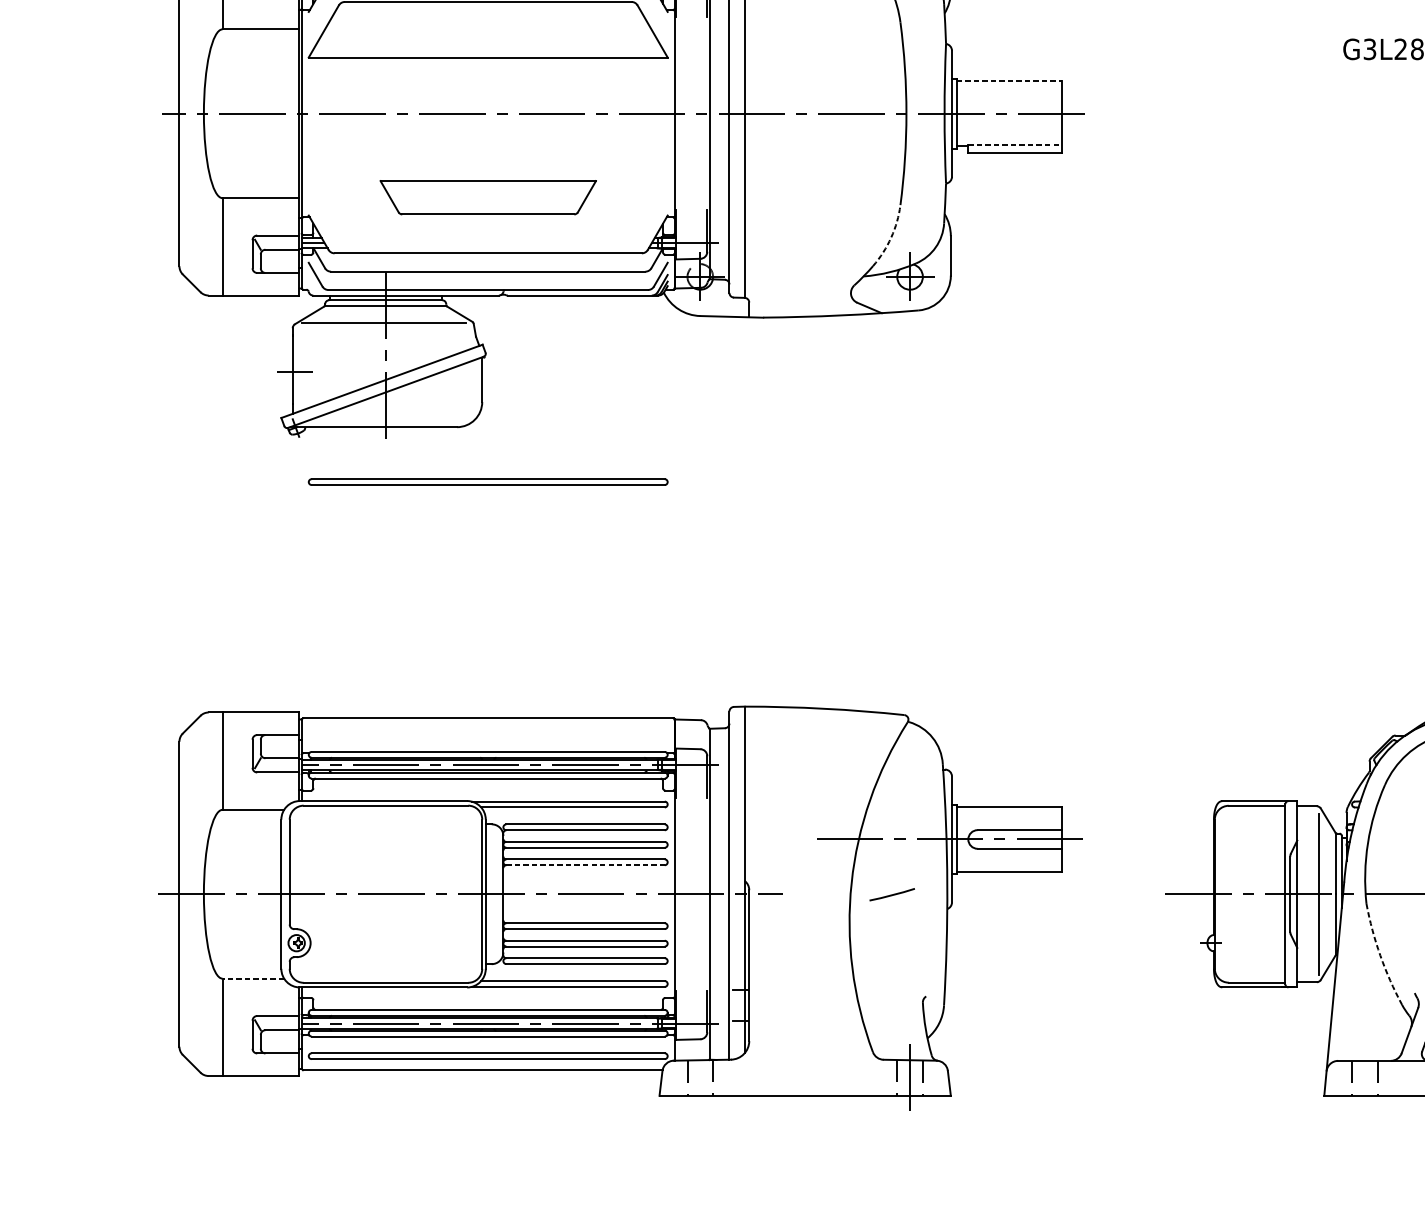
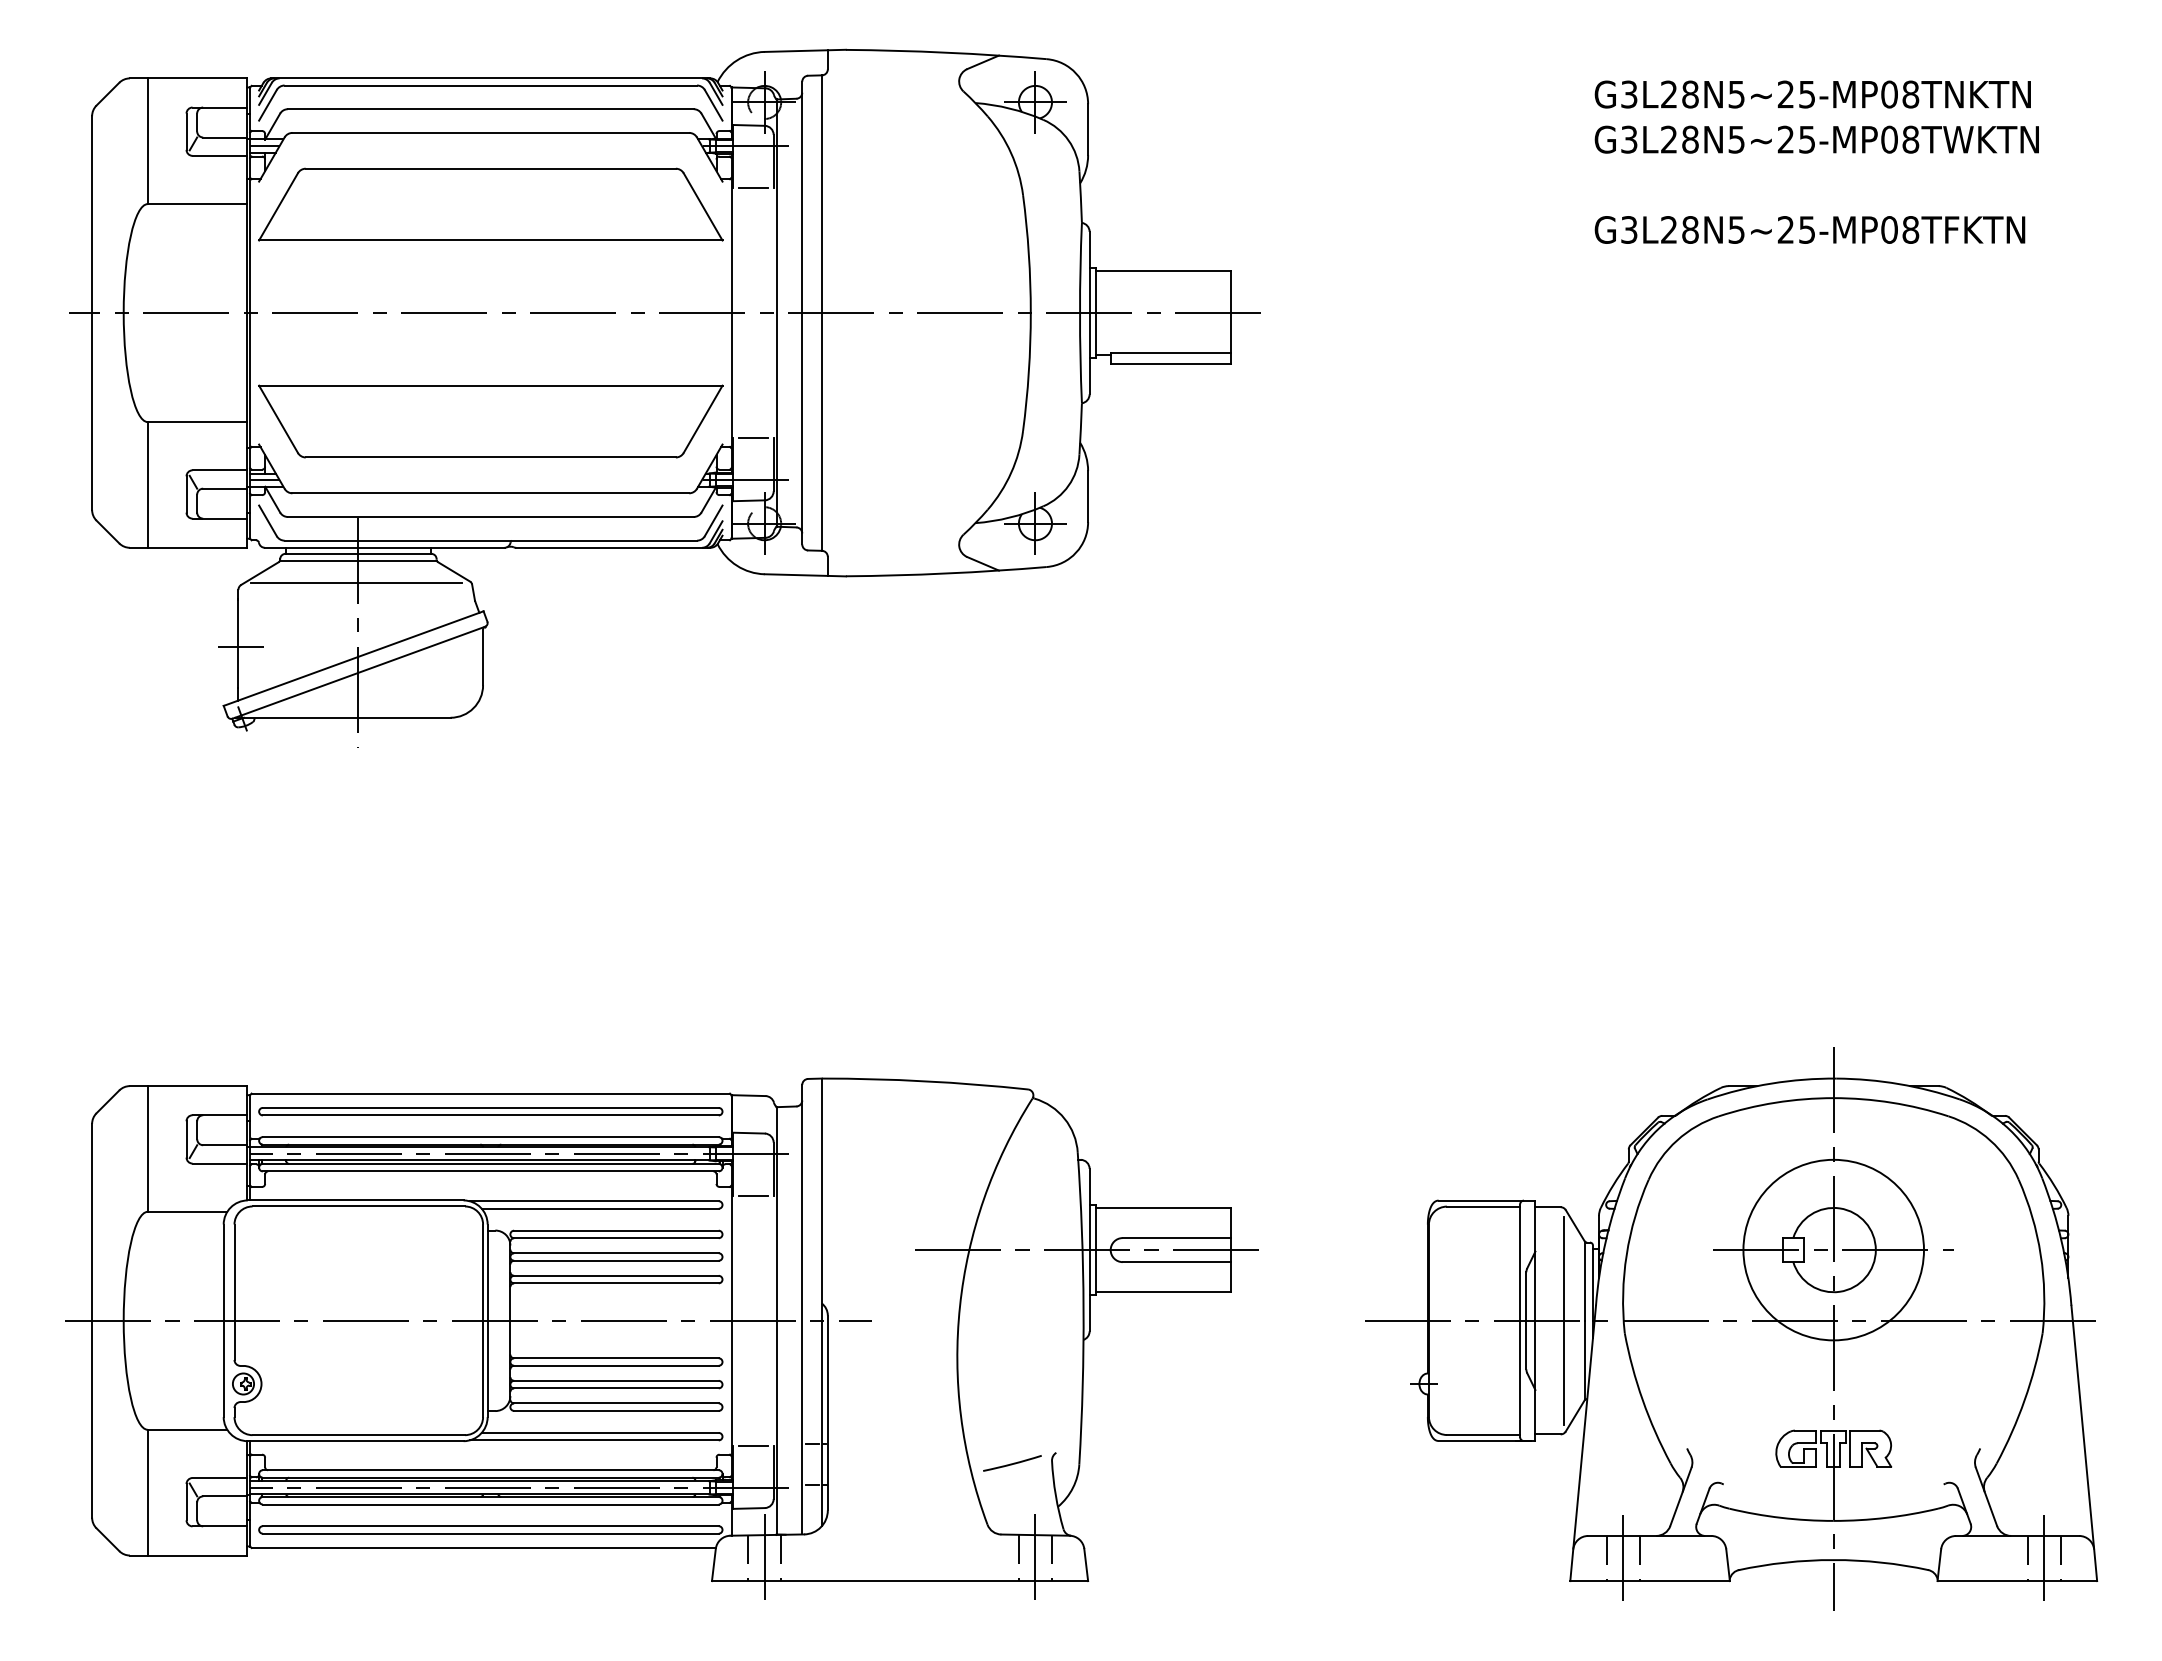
line: (691, 17) -> (753, 188), added
line: (1009, 80) -> (1163, 270), dashed -> solid
line: (1015, 145) -> (1171, 353), dashed -> solid
part: (487, 197) -> (490, 421), size x1.67
line: (691, 210) -> (753, 437), added
arc: (891, 237) -> (1011, 472), dashed -> solid
part: (487, 481) -> (490, 1111), moved
line: (691, 797) -> (753, 1196), added
line: (585, 865) -> (616, 1283), dashed -> solid
line: (892, 894) -> (1012, 1463), moved
arc: (1380, 955) -> (1642, 1400), dashed -> solid
line: (253, 978) -> (187, 1429), dashed -> solid
line: (691, 990) -> (753, 1445), added
line: (700, 1078) -> (764, 1558), added
line: (1365, 1078) -> (1623, 1558), added

